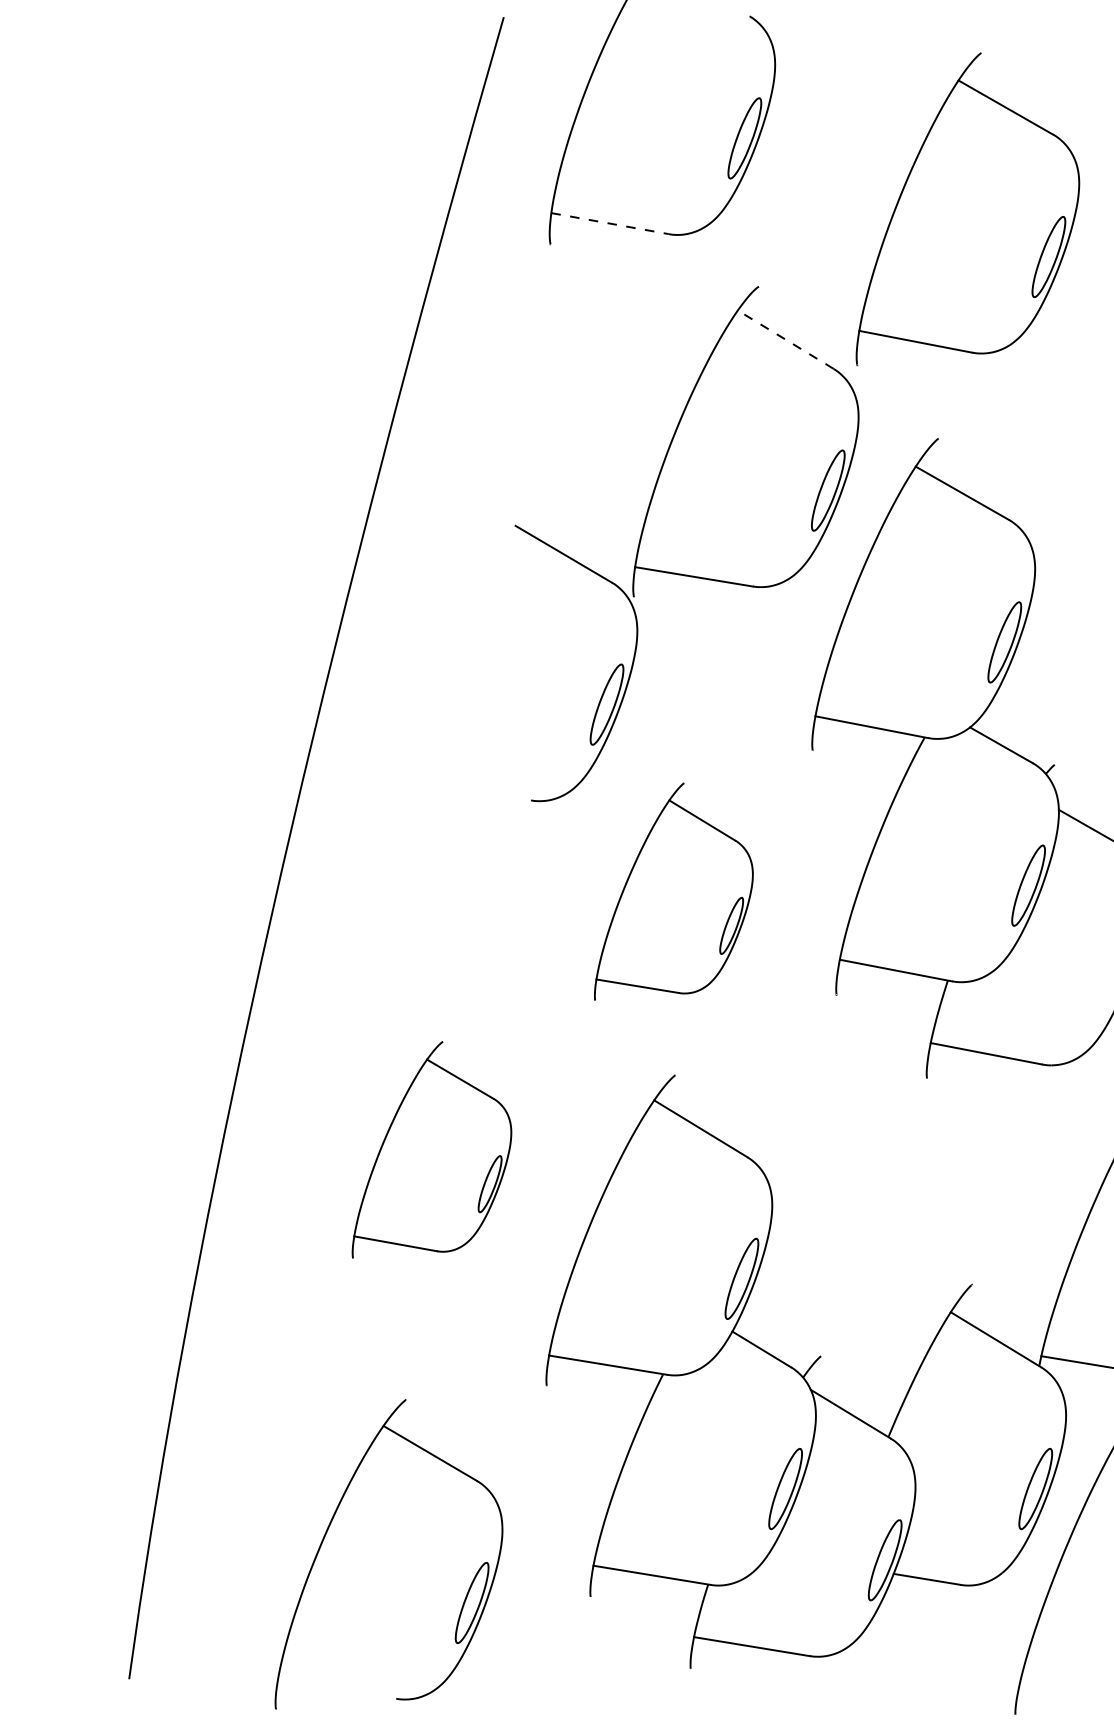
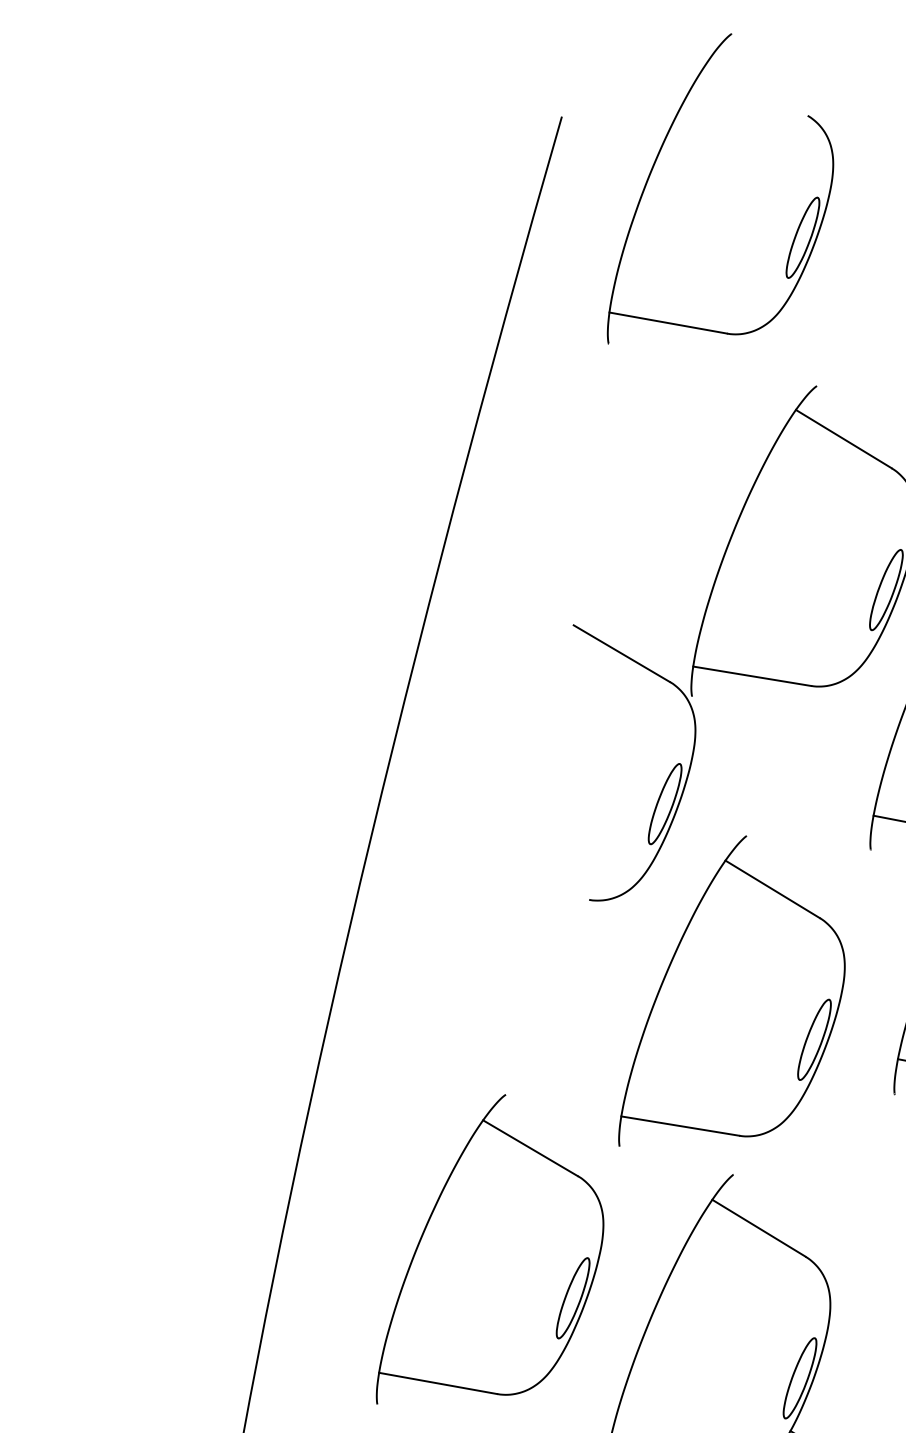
line: (610, 223) -> (668, 322), dashed -> solid
line: (785, 339) -> (843, 438), dashed -> solid
part: (673, 891) -> (731, 990), size x1.43
part: (431, 1149) -> (489, 1248), size x1.43

